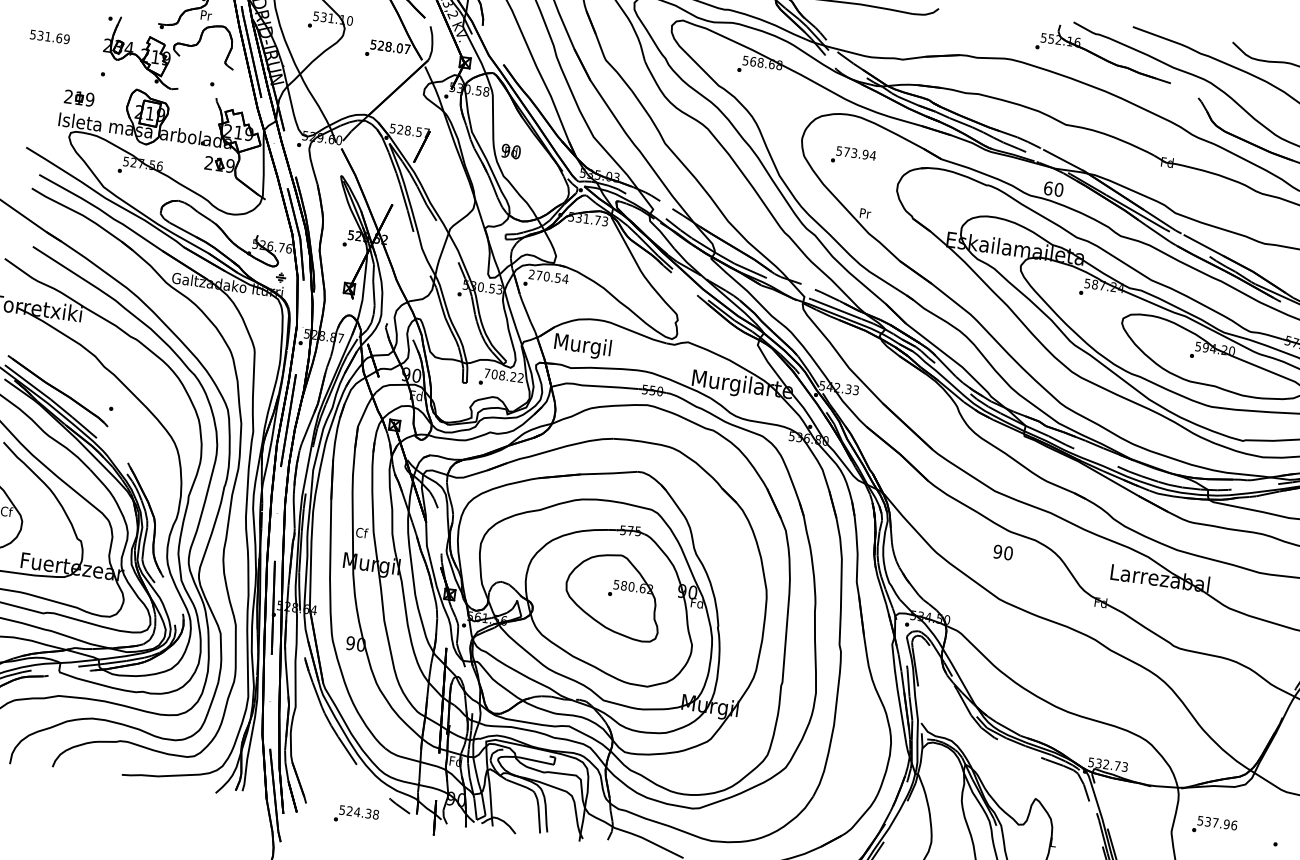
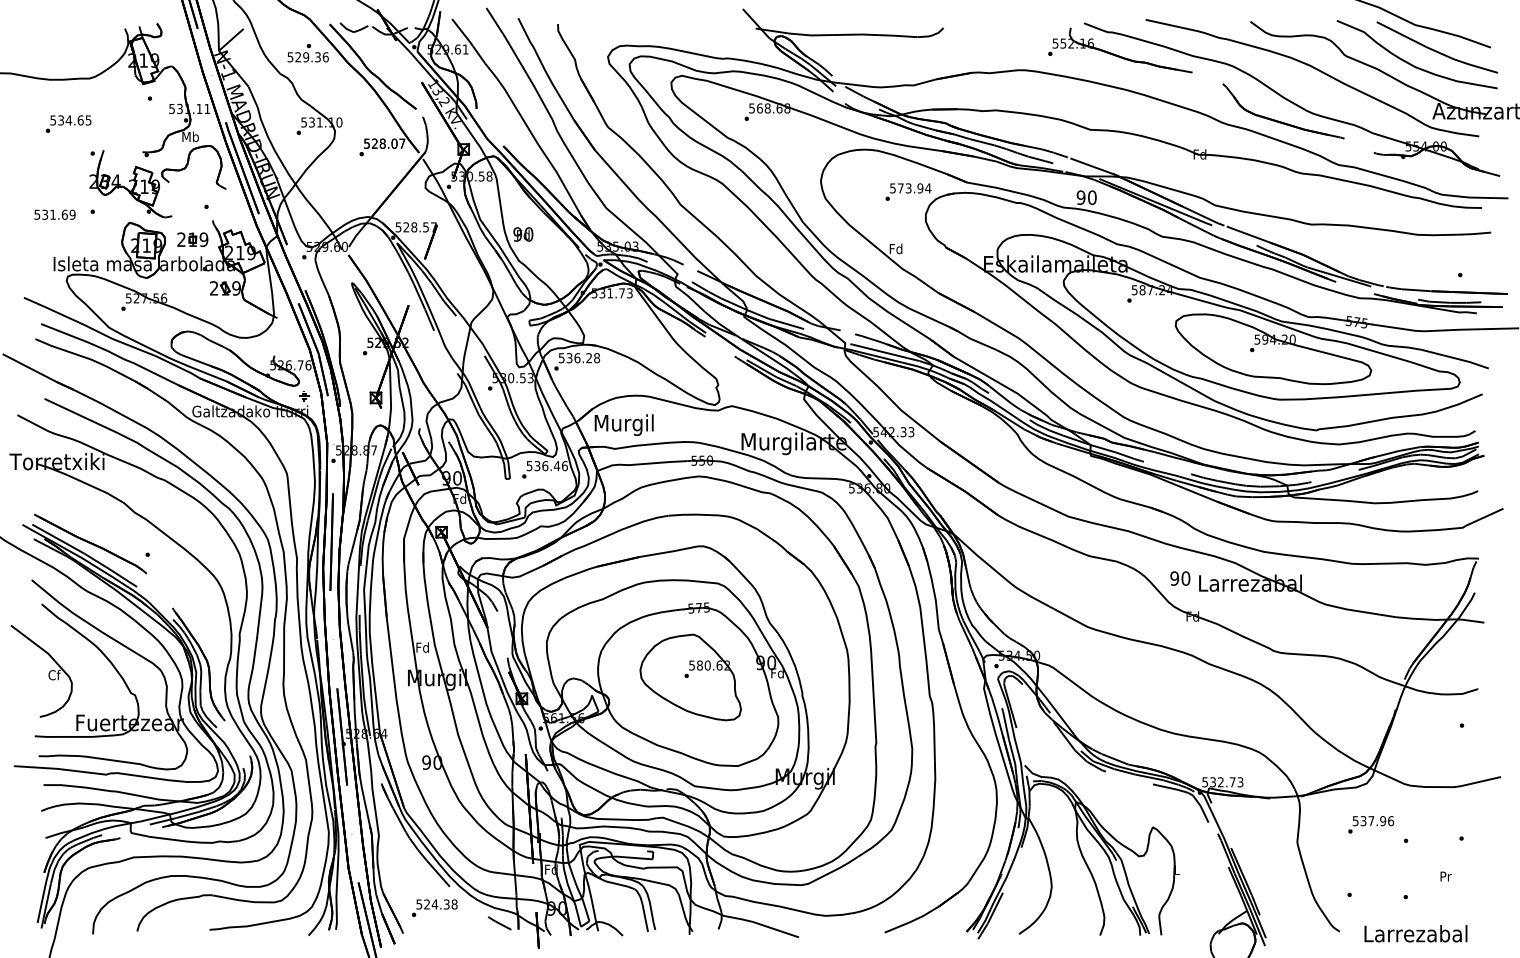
text: (206, 15) -> (190, 136), Pr -> Mb
text: (49, 36) -> (54, 214), moved
part: (79, 98) -> (192, 239), moved
text: (853, 156) -> (908, 191), moved
text: (1047, 188) -> (1080, 197), 60 -> 90
text: (864, 212) -> (895, 248), Pr -> Fd
text: (548, 277) -> (579, 358), 270.54 -> 536.28
text: (503, 376) -> (546, 466), 708.22 -> 536.46
text: (361, 532) -> (422, 647), Cf -> Fd
text: (1003, 552) -> (1180, 578), moved
text: (356, 814) -> (434, 907), moved
text: (1215, 826) -> (1371, 824), moved

